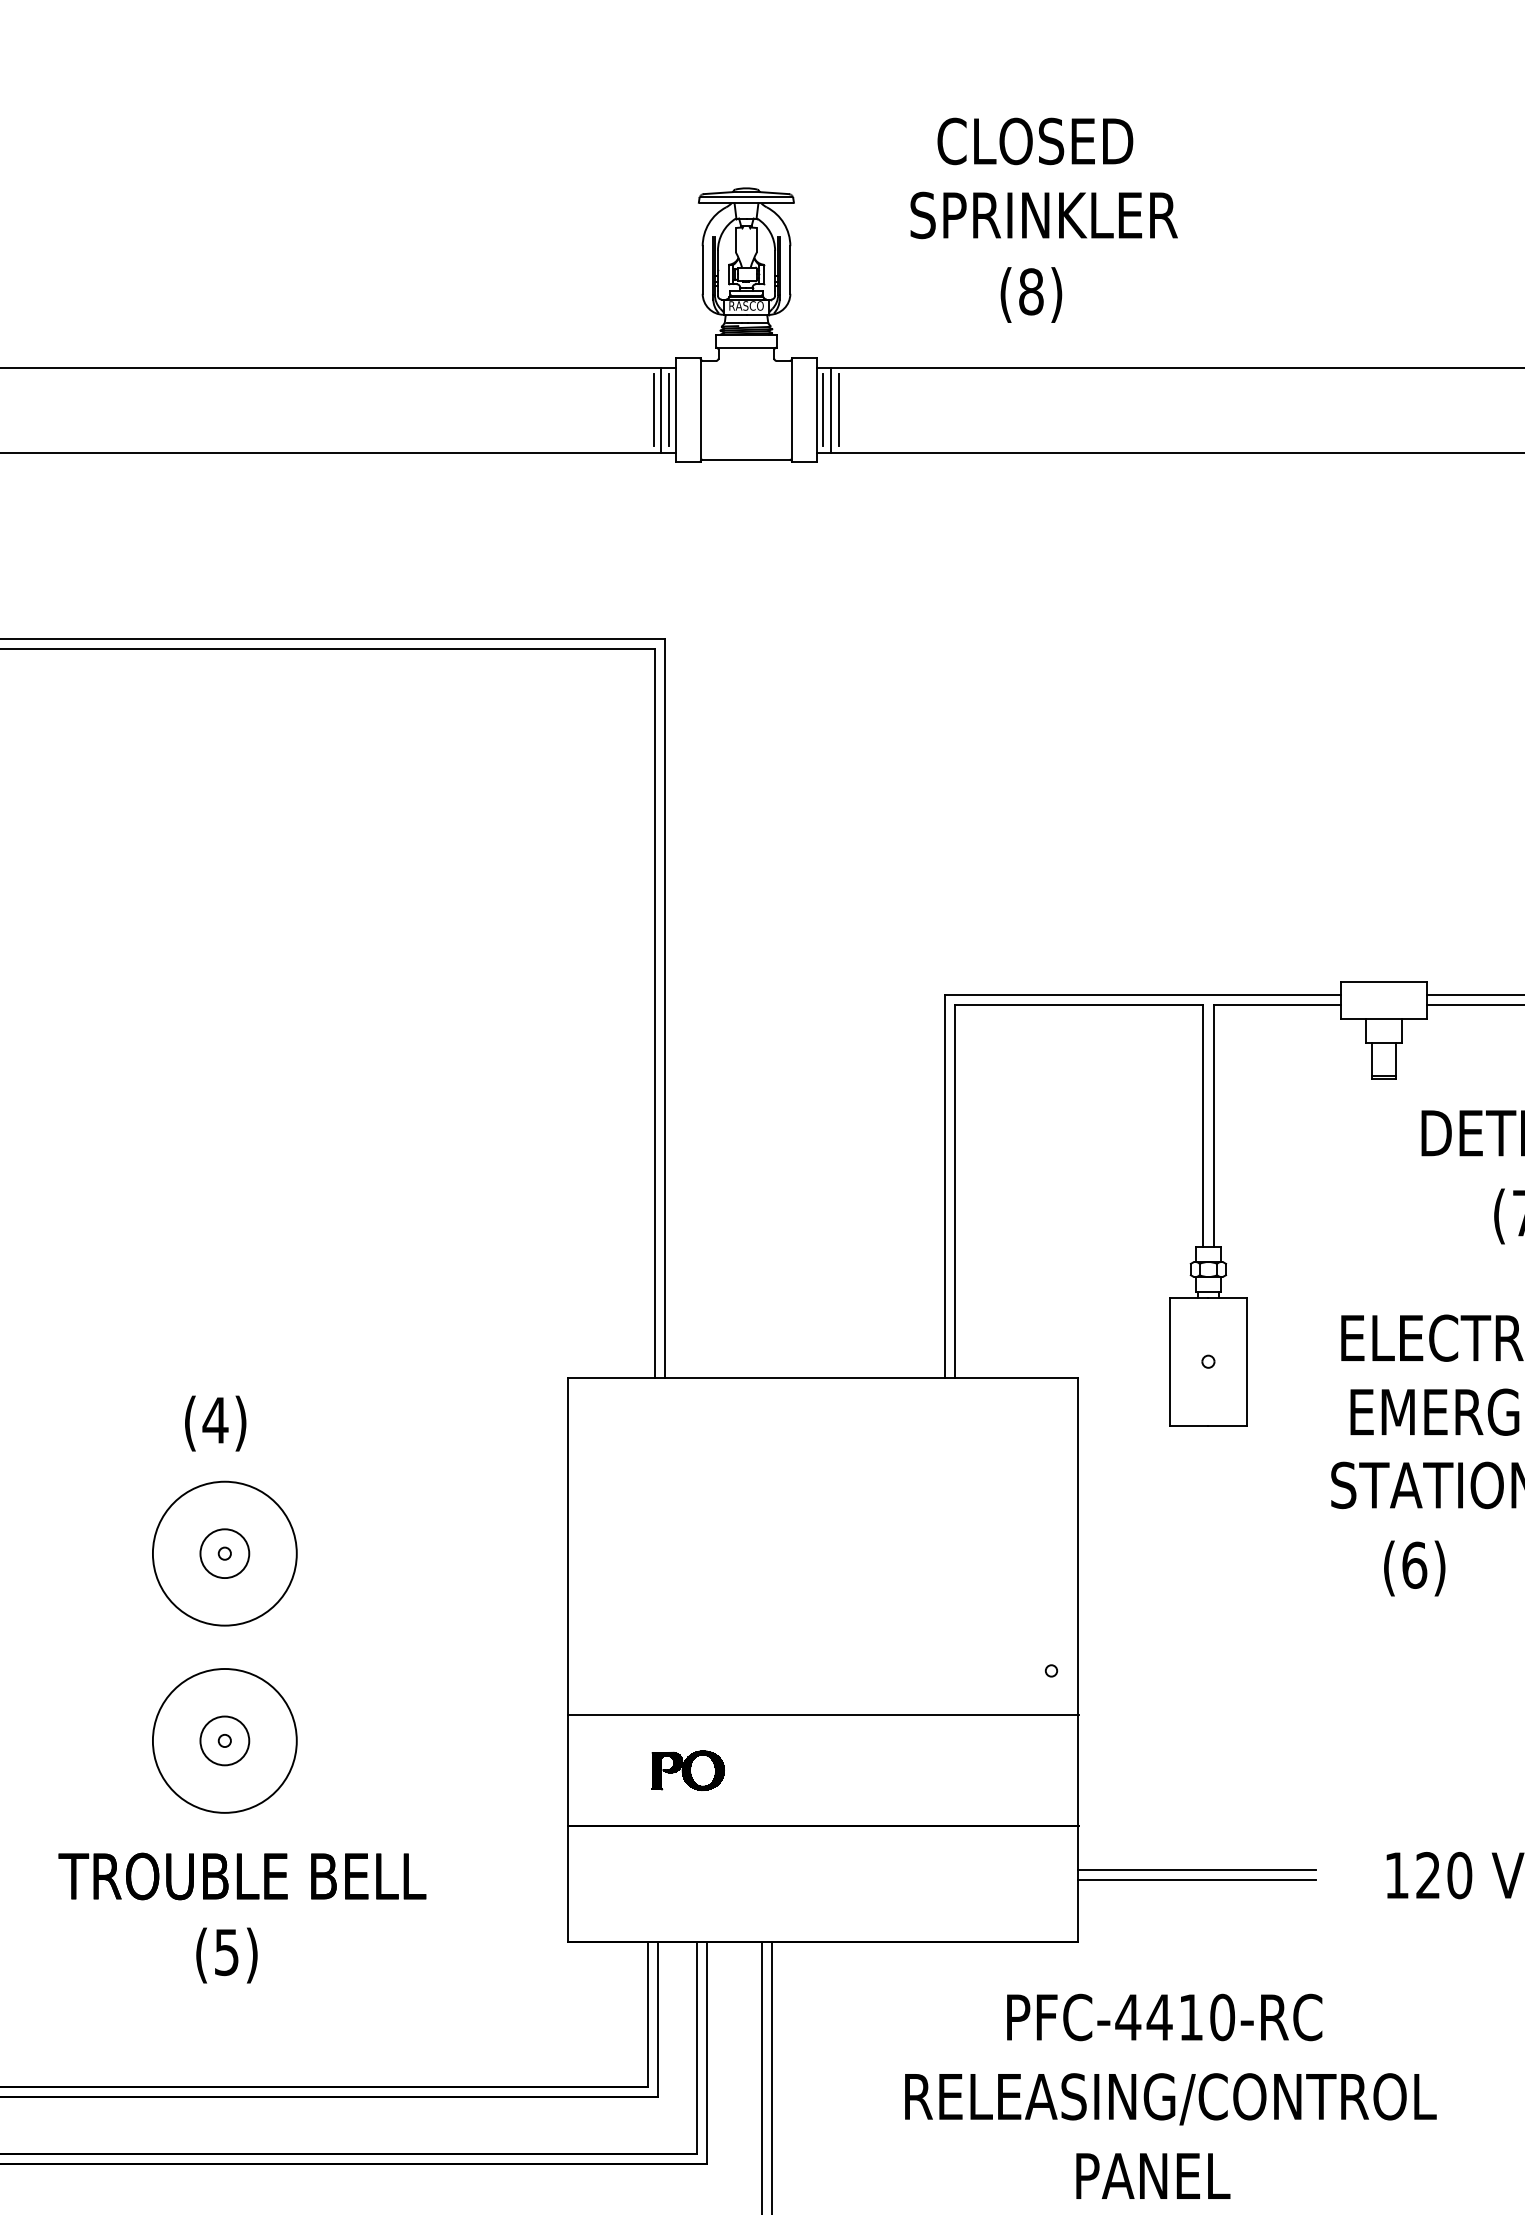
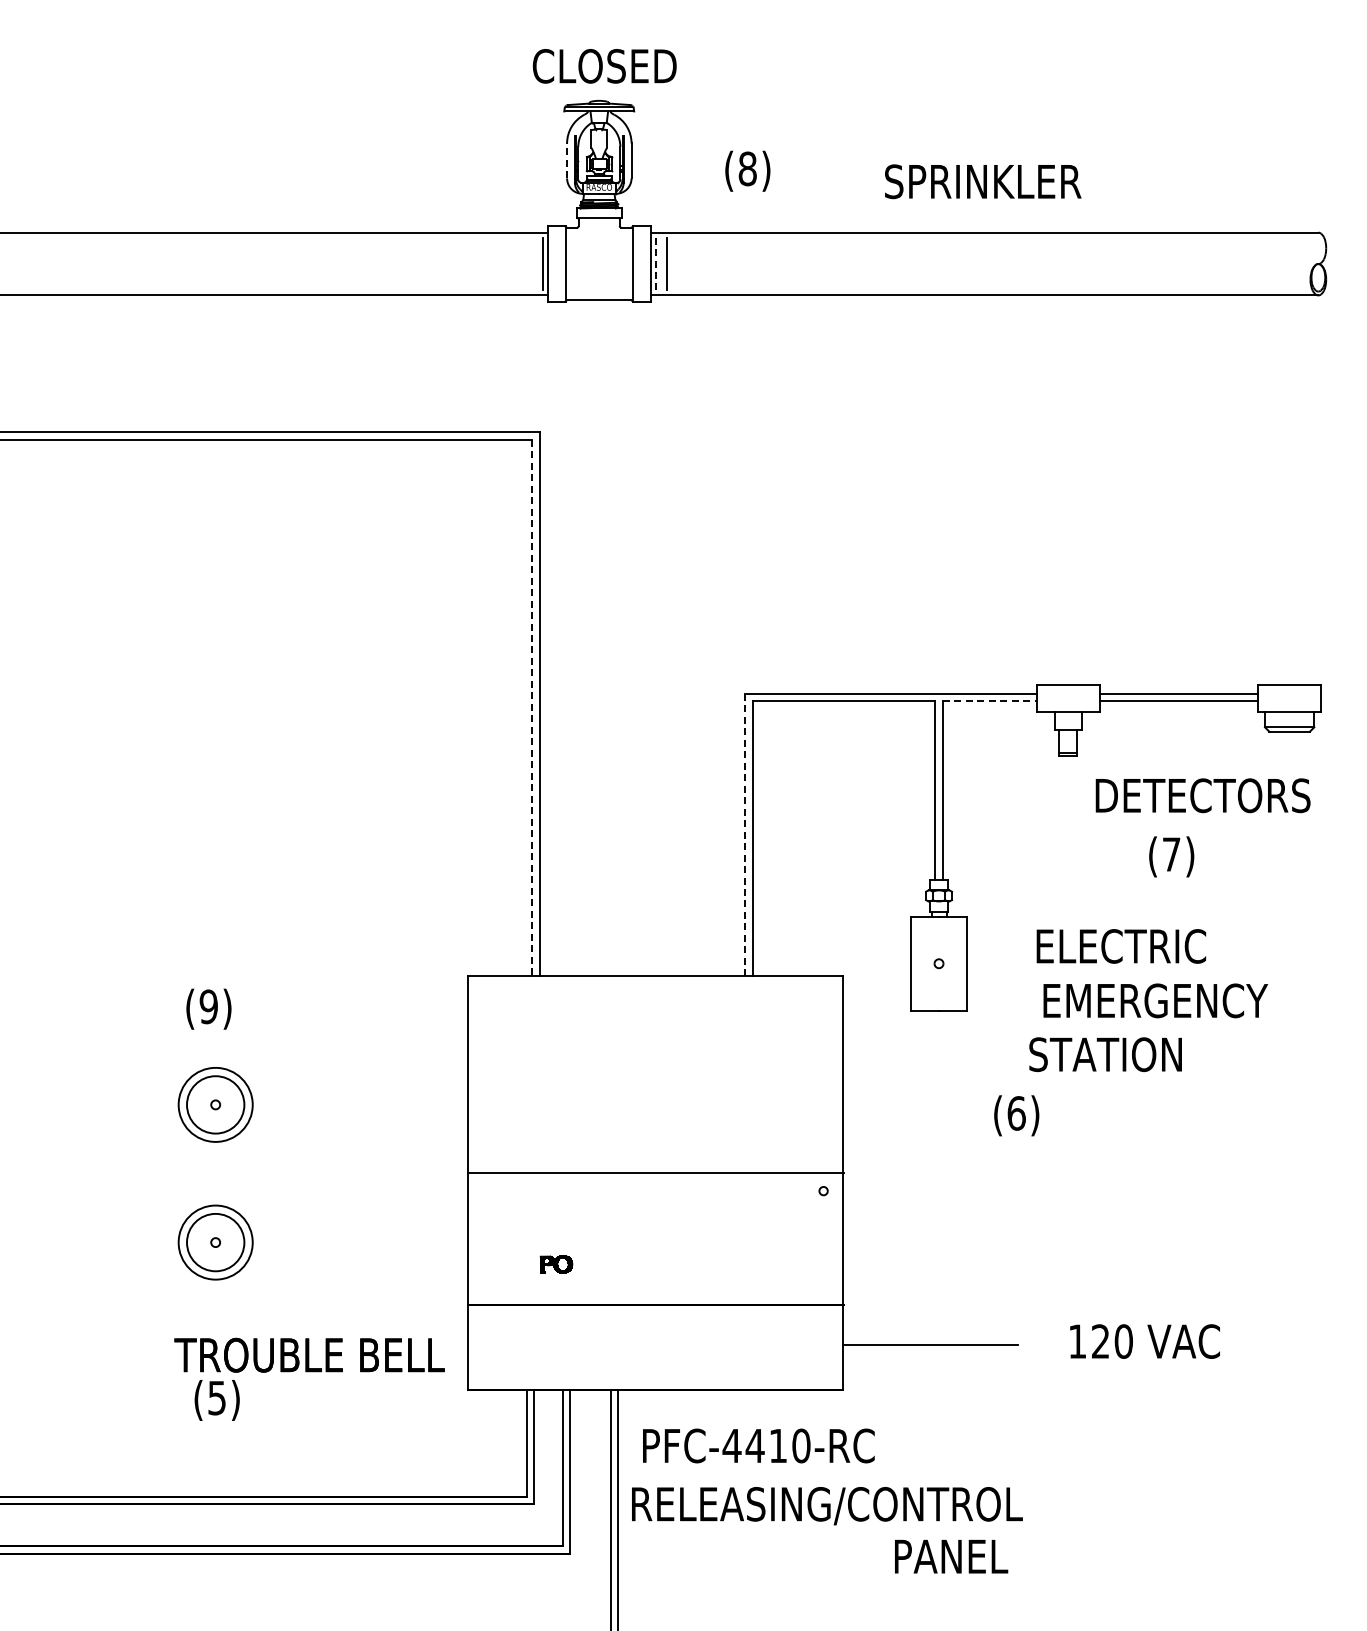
text: (1035, 141) -> (604, 66), moved
text: (1044, 215) -> (983, 181), moved
line: (703, 269) -> (567, 160), solid -> dashed
text: (1030, 293) -> (747, 170), moved
line: (654, 409) -> (531, 263), removed
line: (661, 409) -> (536, 263), removed
line: (822, 409) -> (655, 263), solid -> dashed
line: (831, 409) -> (661, 263), removed
line: (1277, 1005) -> (989, 701), solid -> dashed
line: (655, 1014) -> (532, 708), solid -> dashed
line: (945, 1187) -> (745, 835), solid -> dashed
text: (215, 1419) -> (208, 1006), (4) -> (9)
circle: (224, 1553) -> (215, 1104), size x0.7
circle: (224, 1553) -> (215, 1104), size x1.6
text: (1414, 1568) -> (1016, 1115), moved
line: (822, 1714) -> (655, 1172), moved
circle: (224, 1740) -> (215, 1242), size x0.7
circle: (224, 1740) -> (215, 1242), size x1.6
part: (688, 1770) -> (556, 1264), size x0.6
line: (1196, 1869) -> (930, 1337), removed
text: (242, 1875) -> (309, 1354), moved
text: (1164, 2016) -> (758, 1445), moved
text: (1171, 2099) -> (827, 1506), moved
text: (1153, 2175) -> (951, 1556), moved

